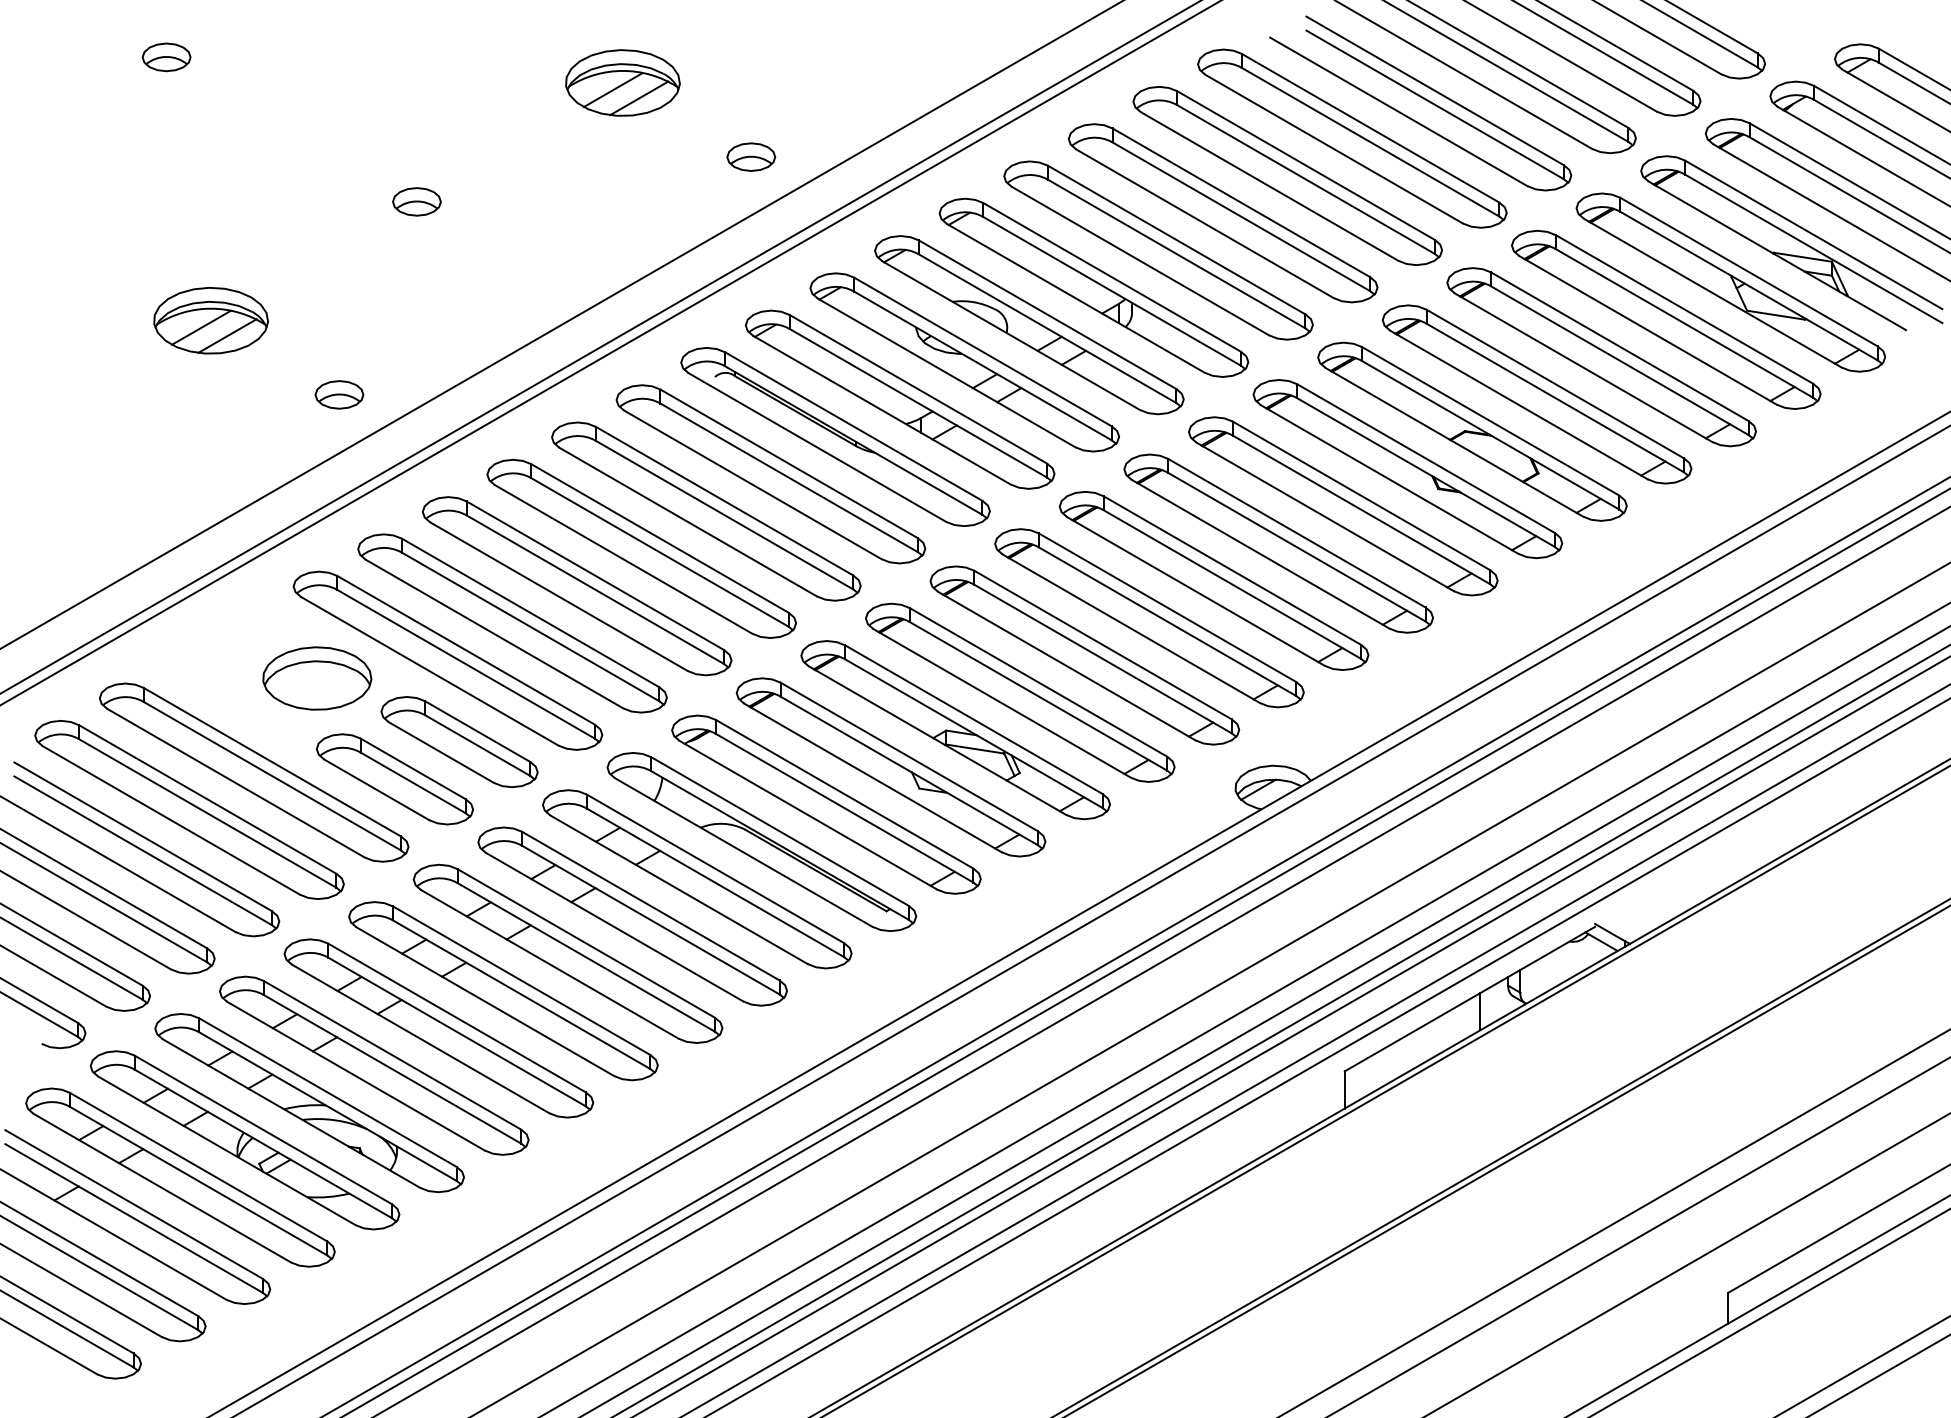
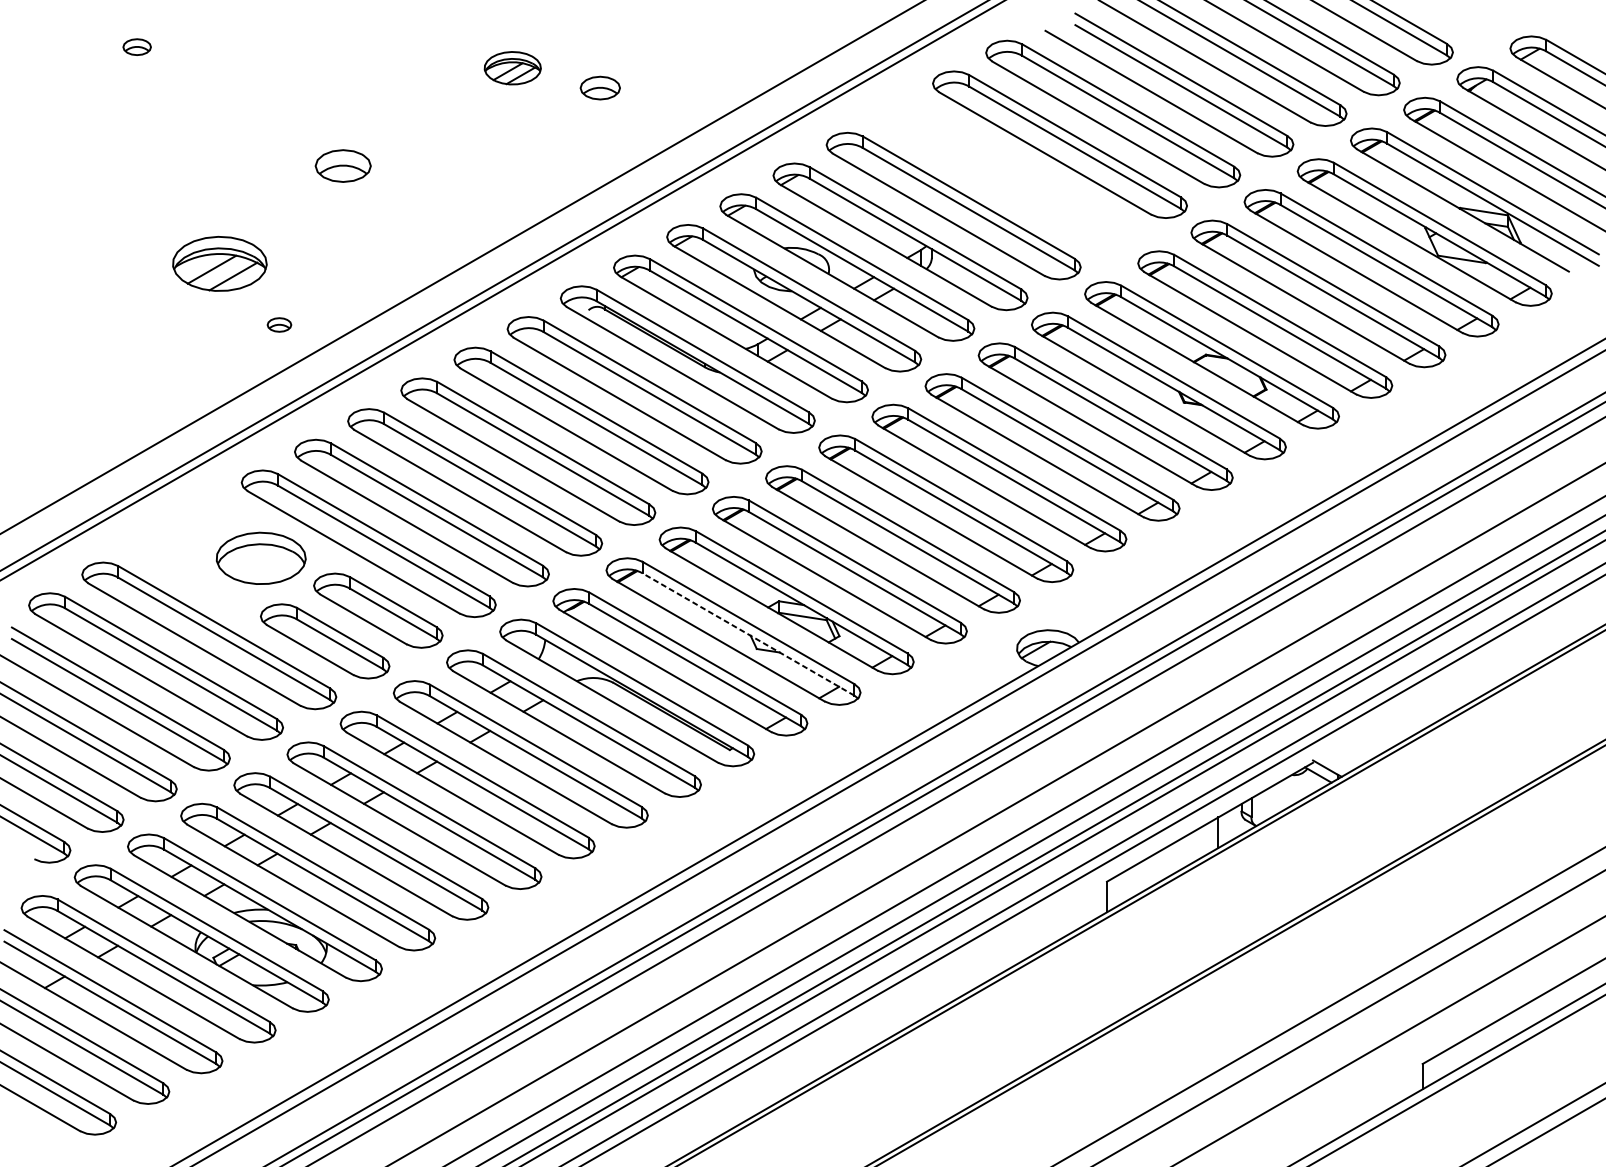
part: (166, 57) -> (137, 47), size x0.7
part: (622, 82) -> (512, 67), size x0.6
part: (751, 156) -> (600, 87), moved
part: (416, 201) -> (342, 165), size x1.4
part: (1223, 213) -> (1007, 175), removed
part: (210, 320) -> (219, 263), moved
part: (339, 394) -> (279, 324), size x0.6
line: (909, 770) -> (748, 634), solid -> dashed

